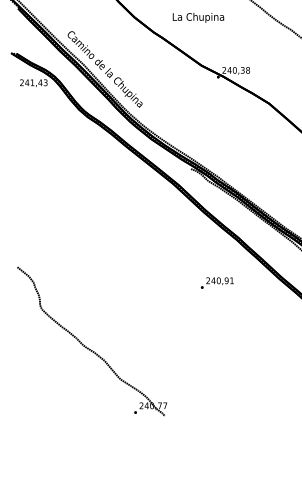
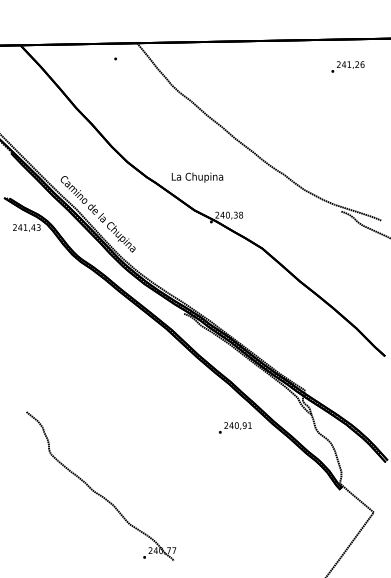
text: (198, 17) -> (197, 177), moved
text: (217, 282) -> (235, 427), moved
part: (88, 347) -> (97, 492), moved

